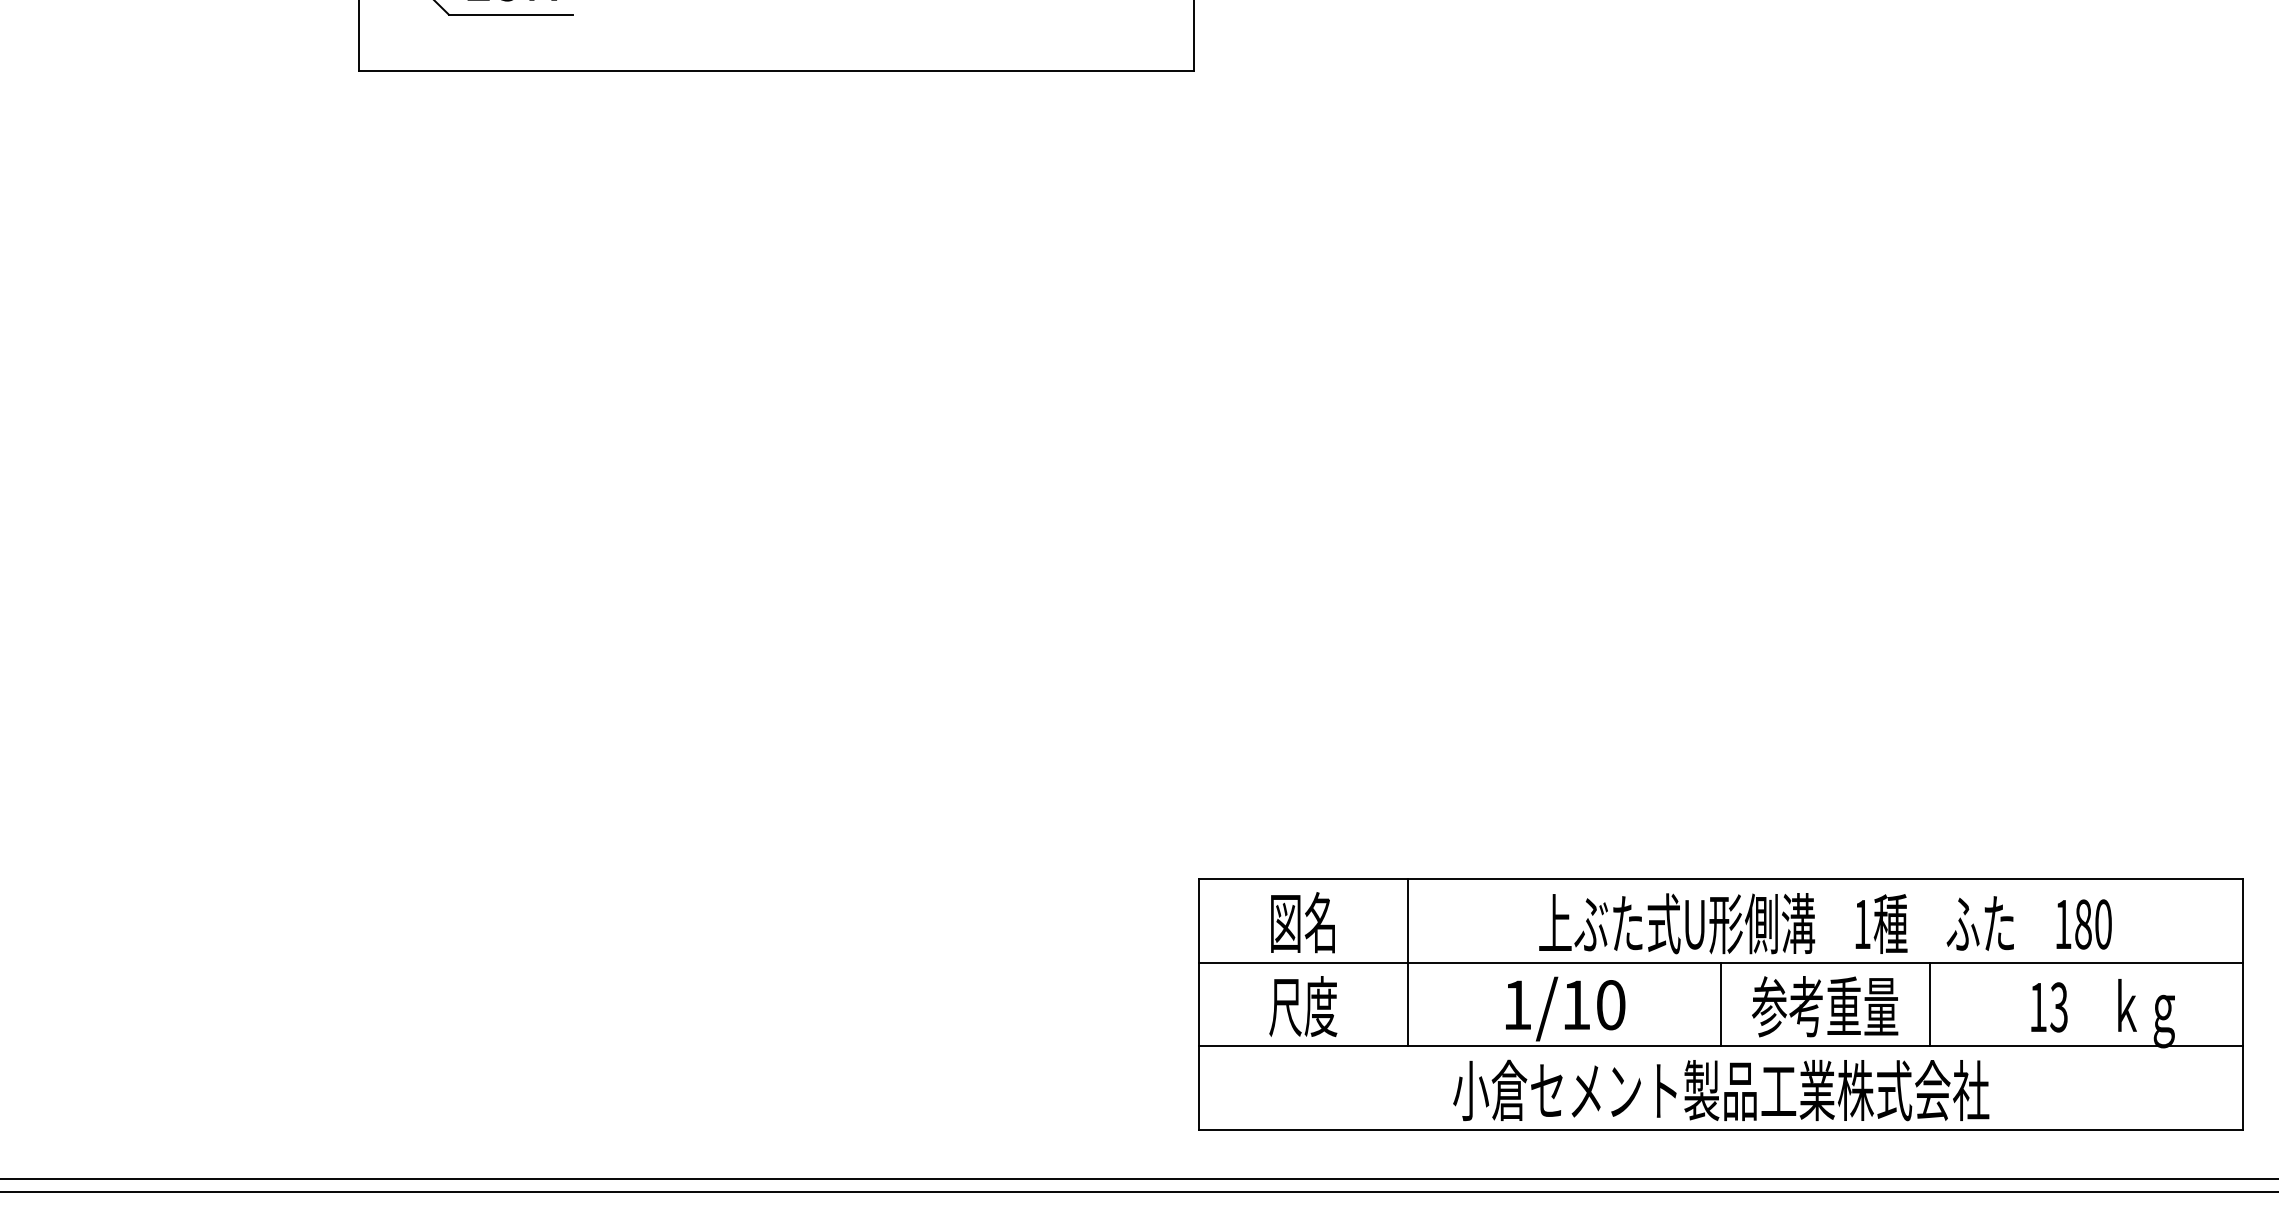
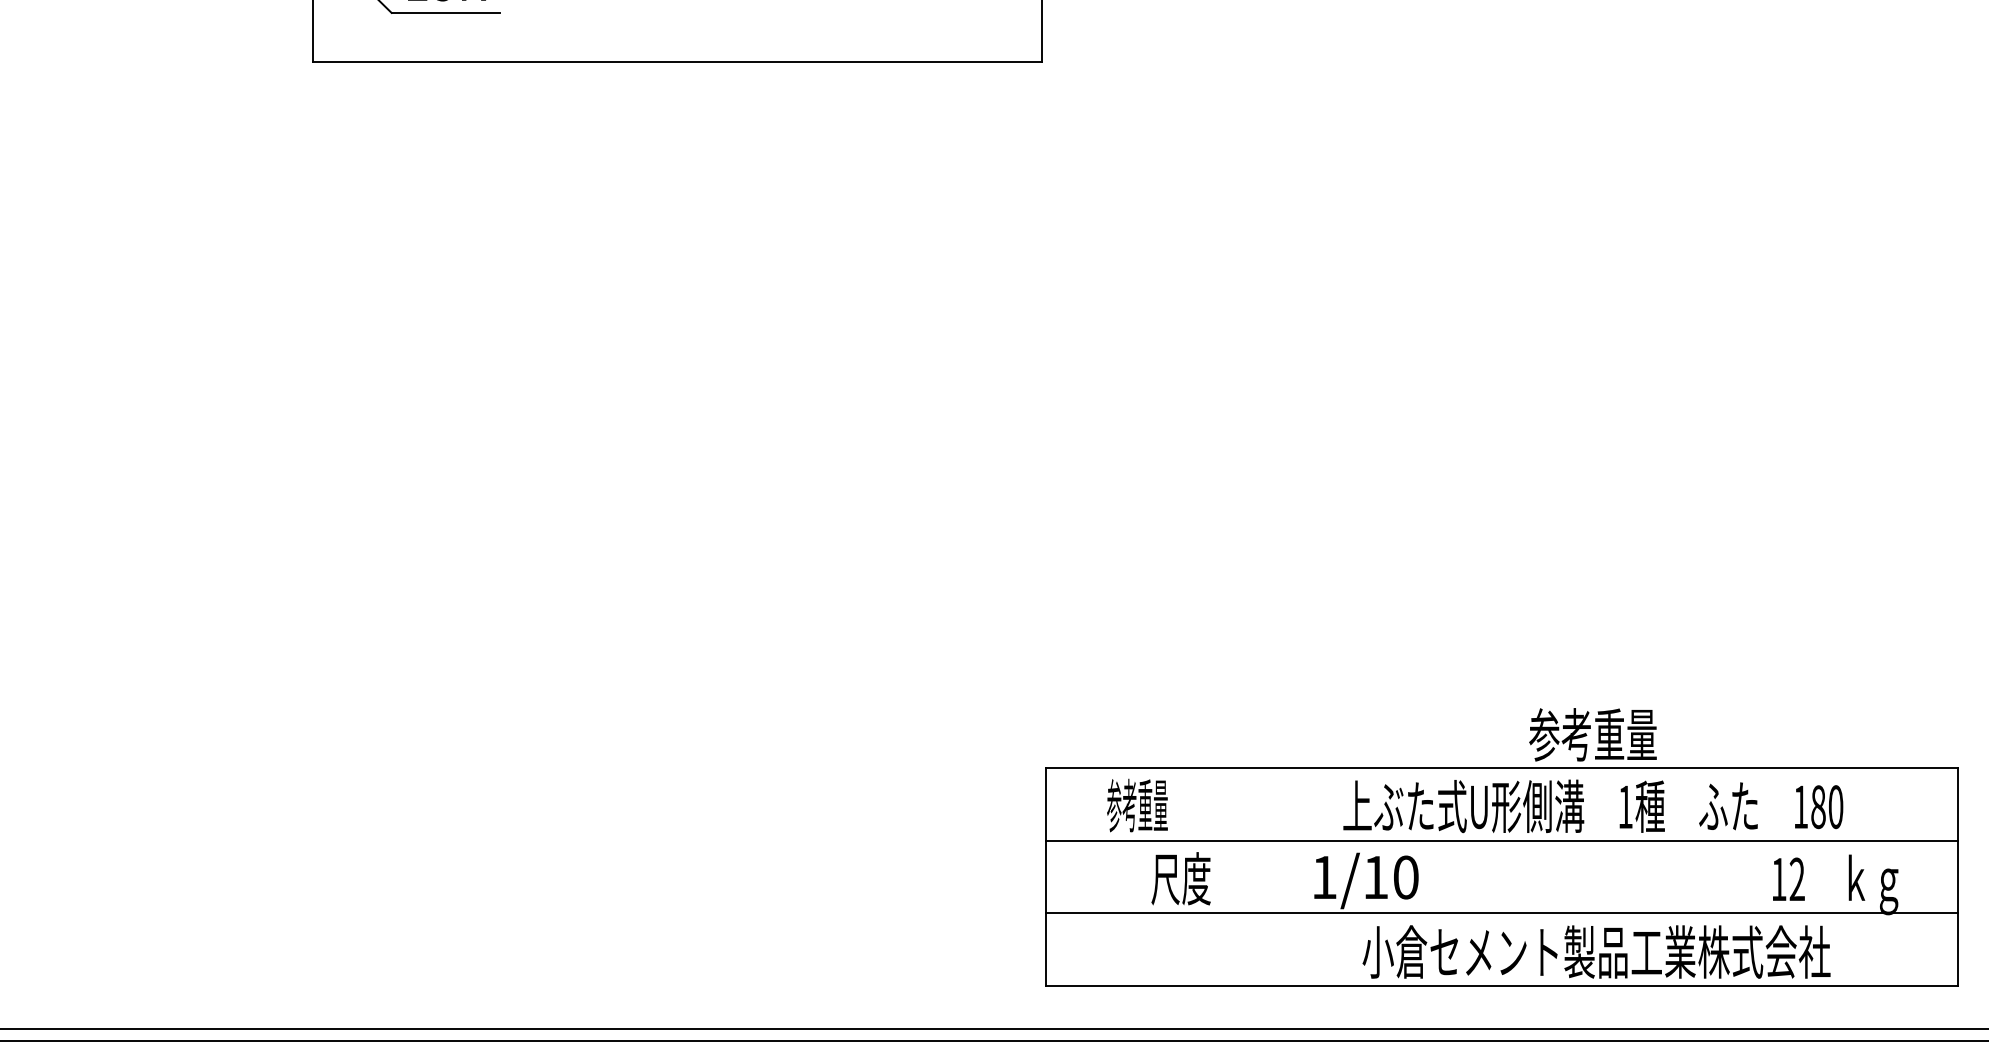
text: (1303, 922) -> (1137, 805), 図名 -> 参考重量
line: (1407, 962) -> (1228, 840), removed
line: (1721, 1004) -> (1502, 876), removed
line: (1929, 1004) -> (1684, 876), removed
text: (1303, 1006) -> (1181, 878), moved
text: (1825, 1006) -> (1593, 734), moved
text: (2058, 1007) -> (1796, 879), 13 -> 12
text: (1721, 1090) -> (1596, 952), moved

